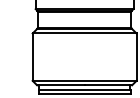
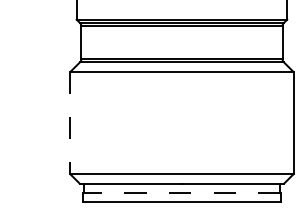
line: (32, 57) -> (69, 123), solid -> dashed
line: (84, 89) -> (181, 192), solid -> dashed

